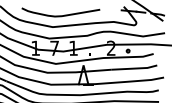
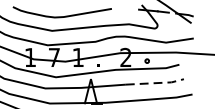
line: (135, 68) -> (156, 83), solid -> dashed

